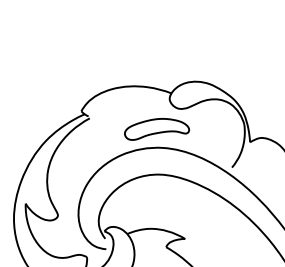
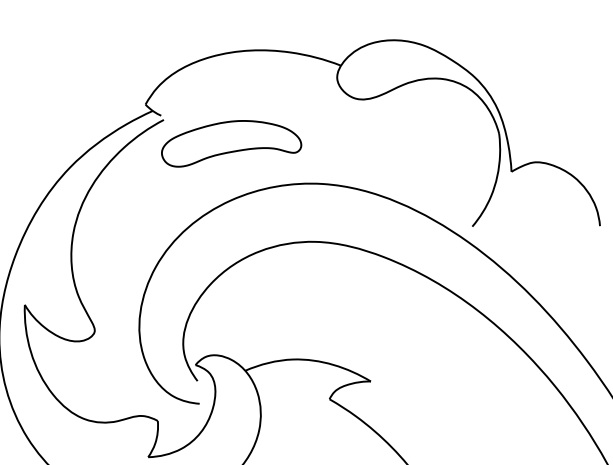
part: (156, 129) -> (230, 143), moved

